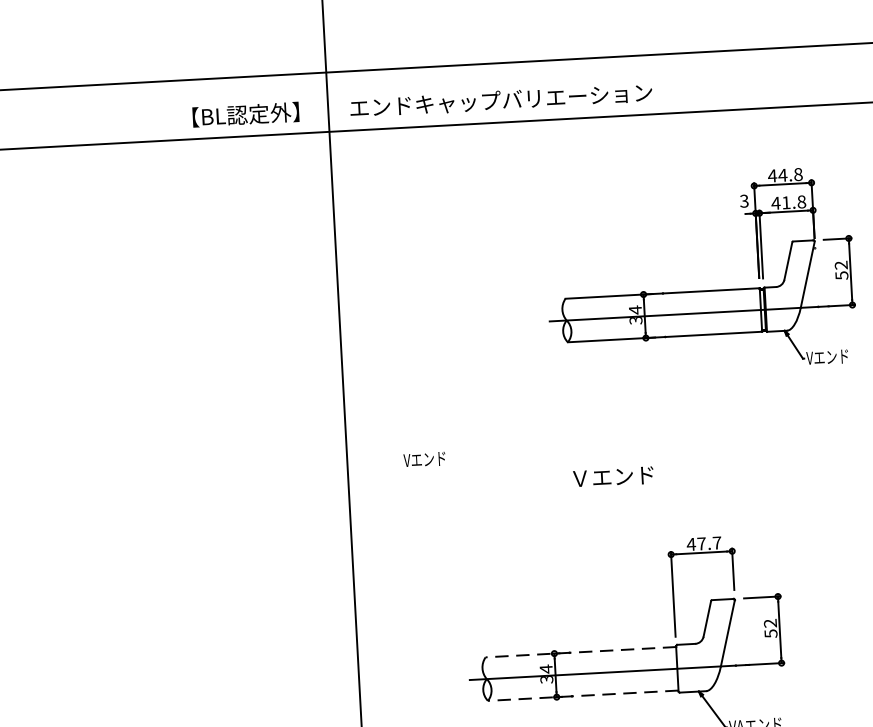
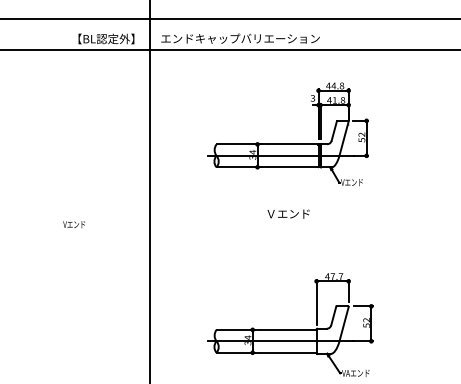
part: (700, 289) -> (287, 143), moved
text: (423, 459) -> (73, 224), moved
text: (613, 475) -> (288, 213), moved
line: (580, 651) -> (266, 329), dashed -> solid
line: (583, 695) -> (266, 352), dashed -> solid

